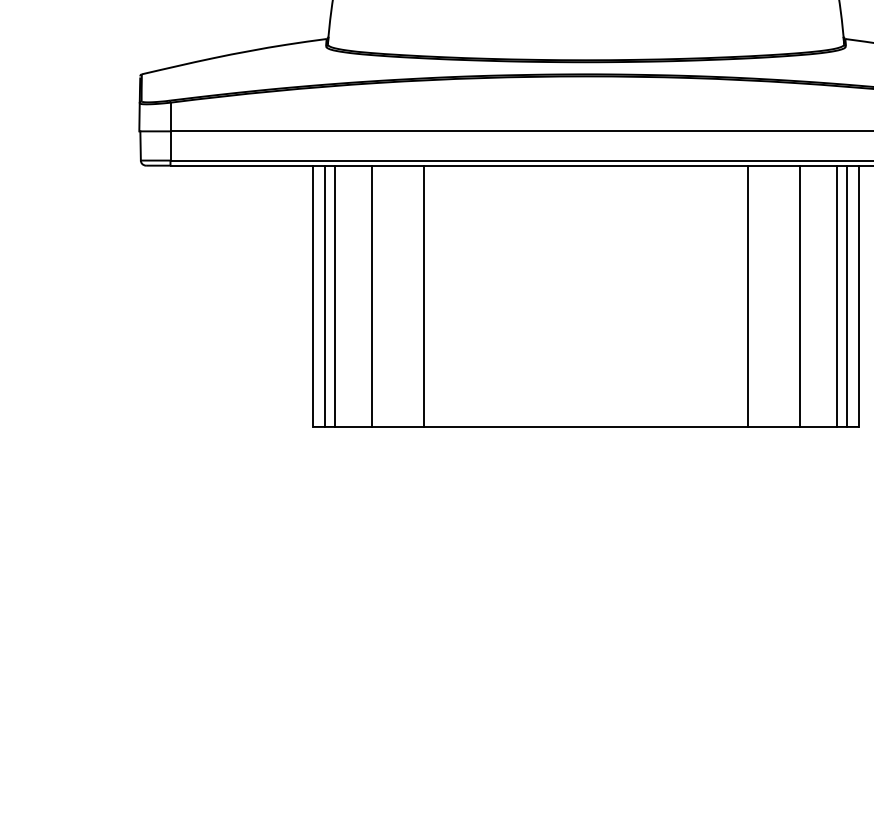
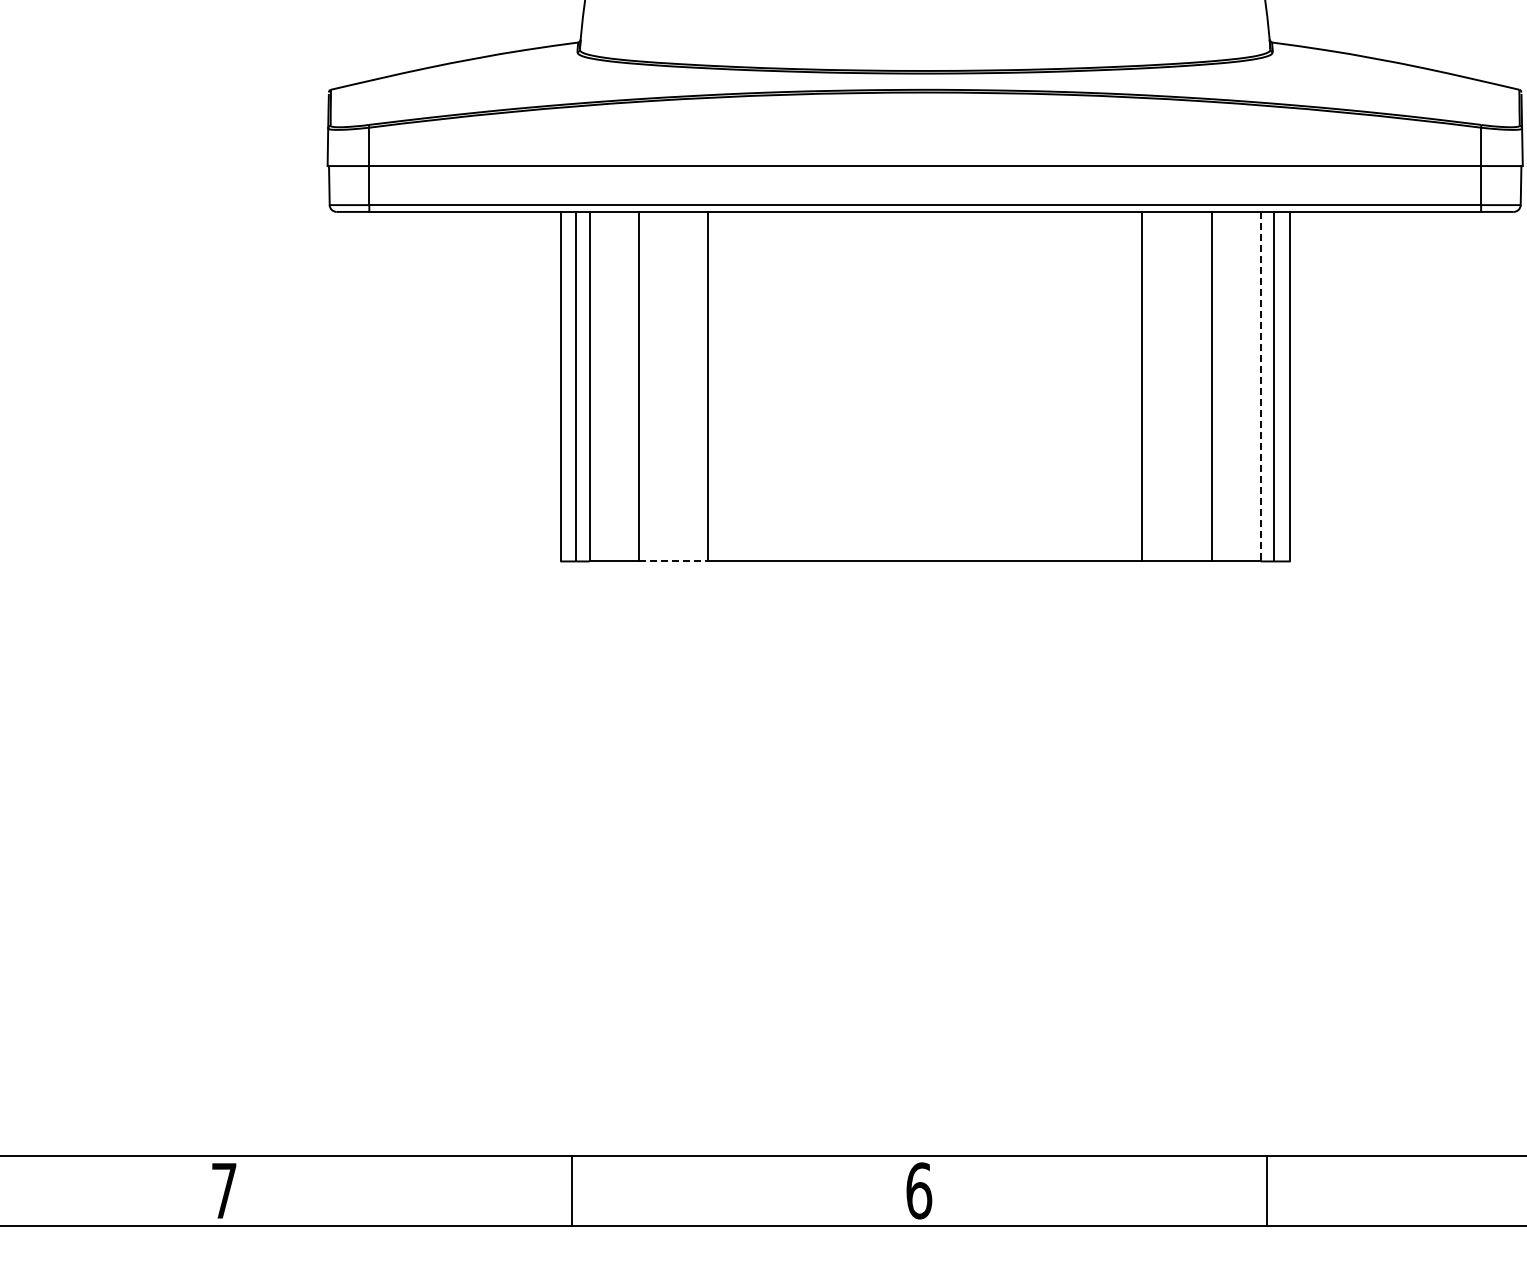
line: (836, 296) -> (1260, 386), solid -> dashed
line: (397, 426) -> (673, 561), solid -> dashed

